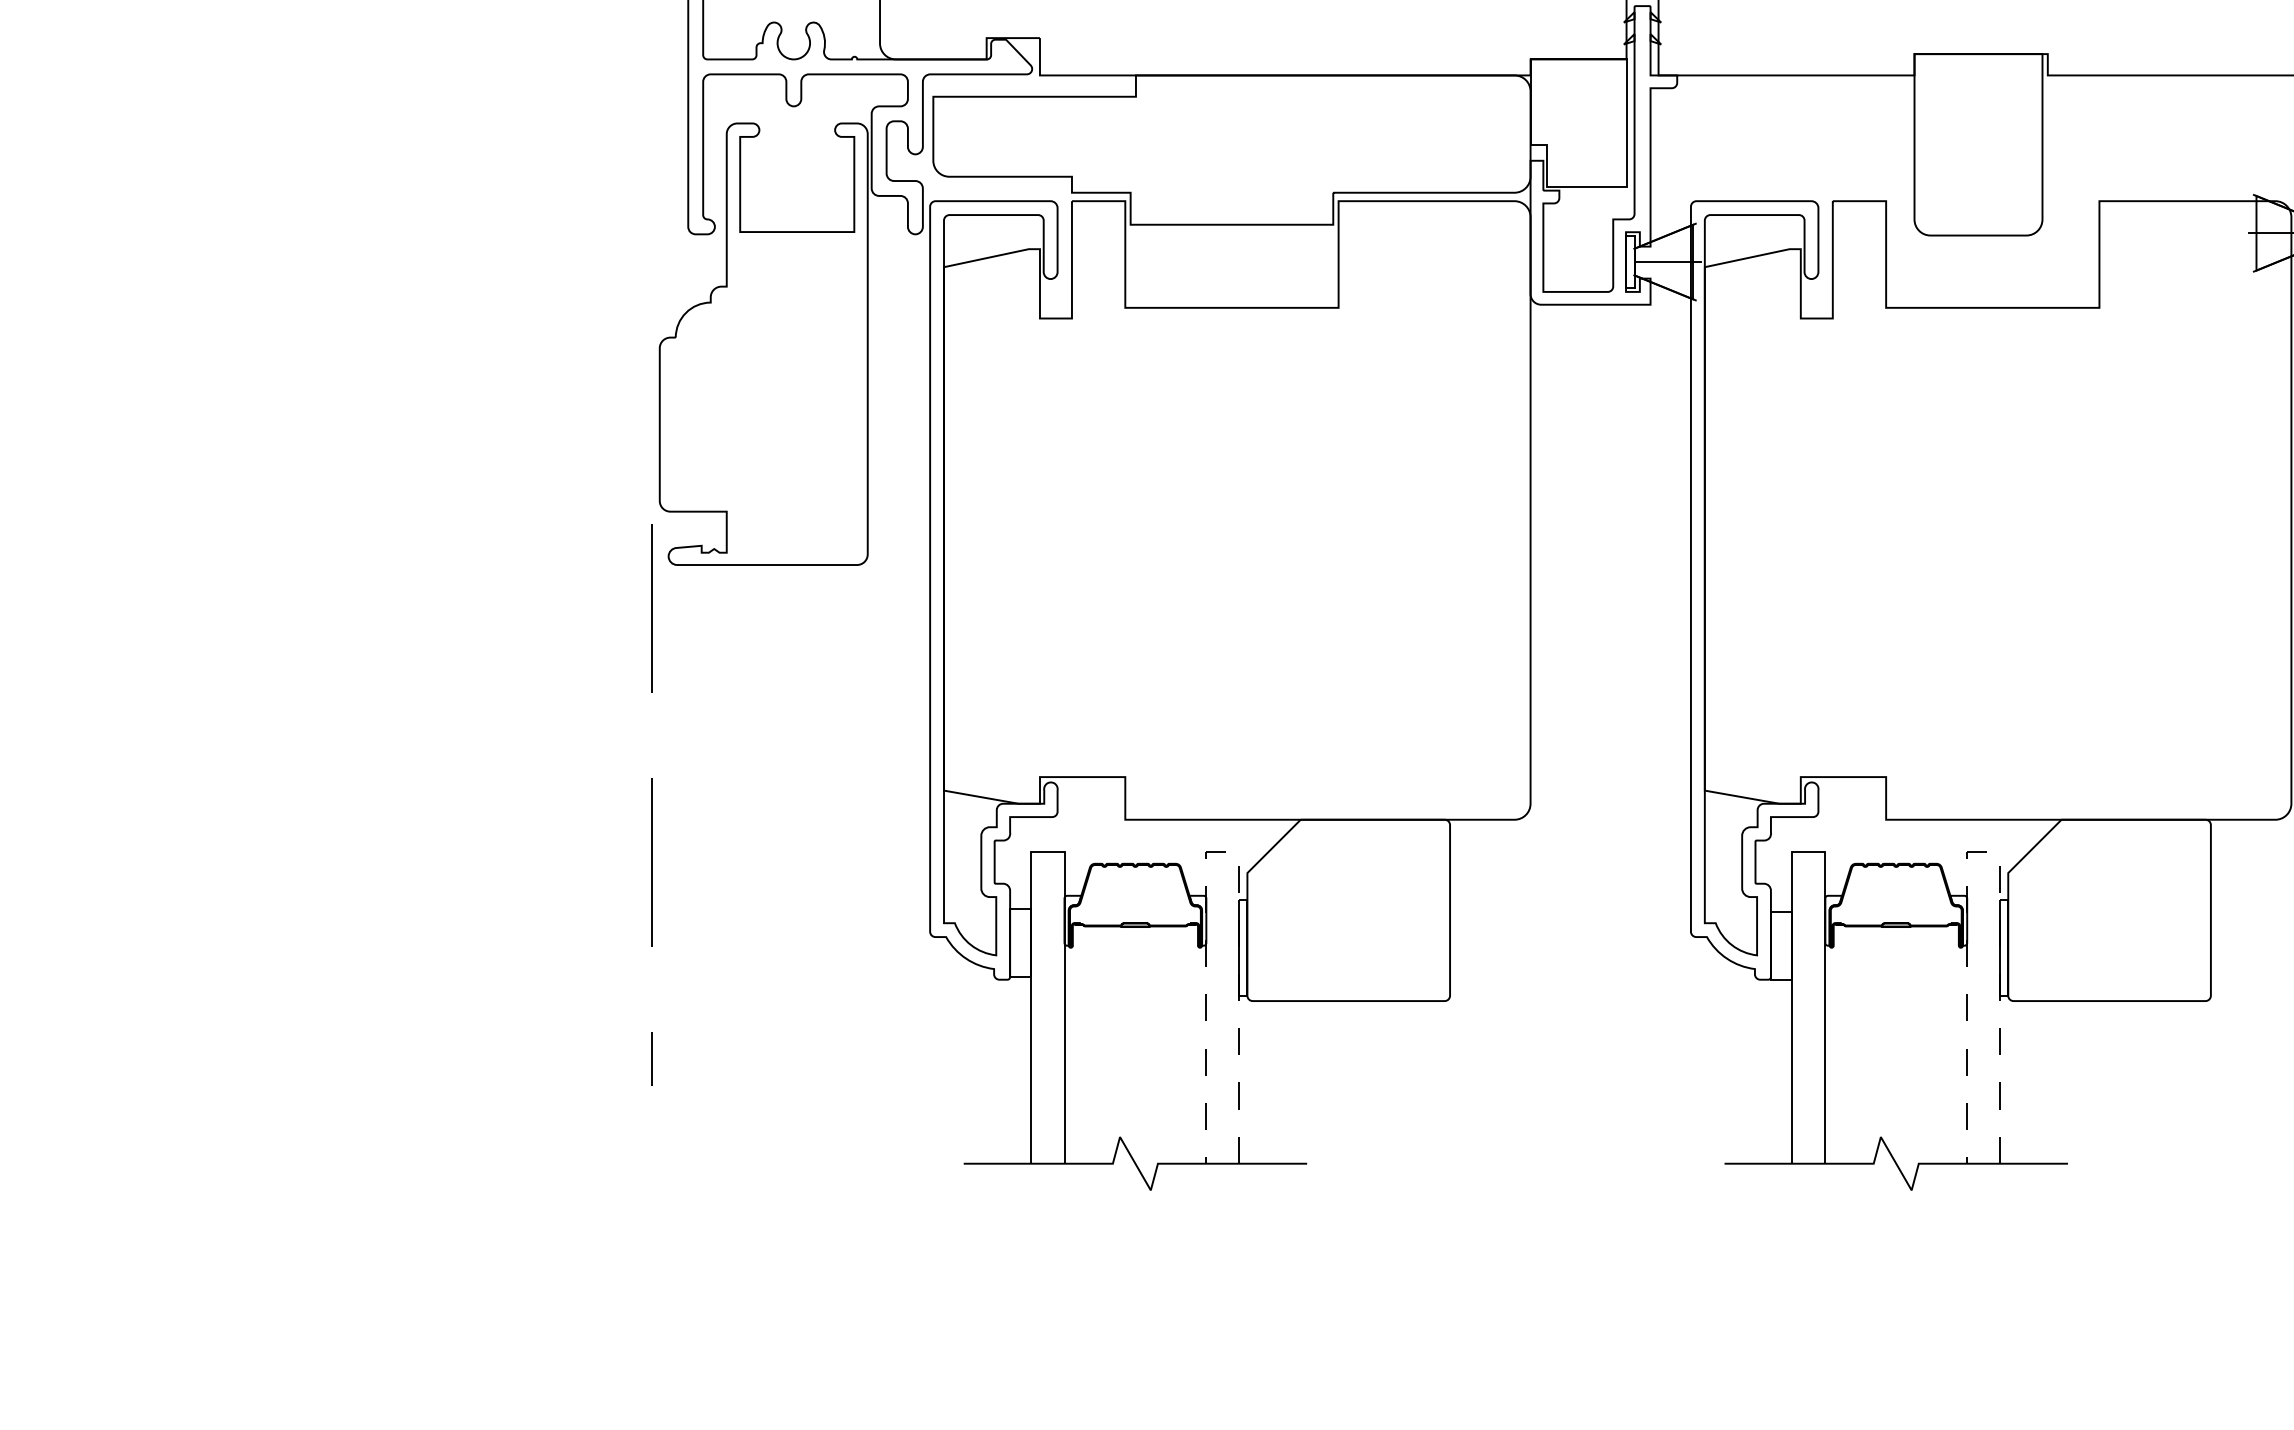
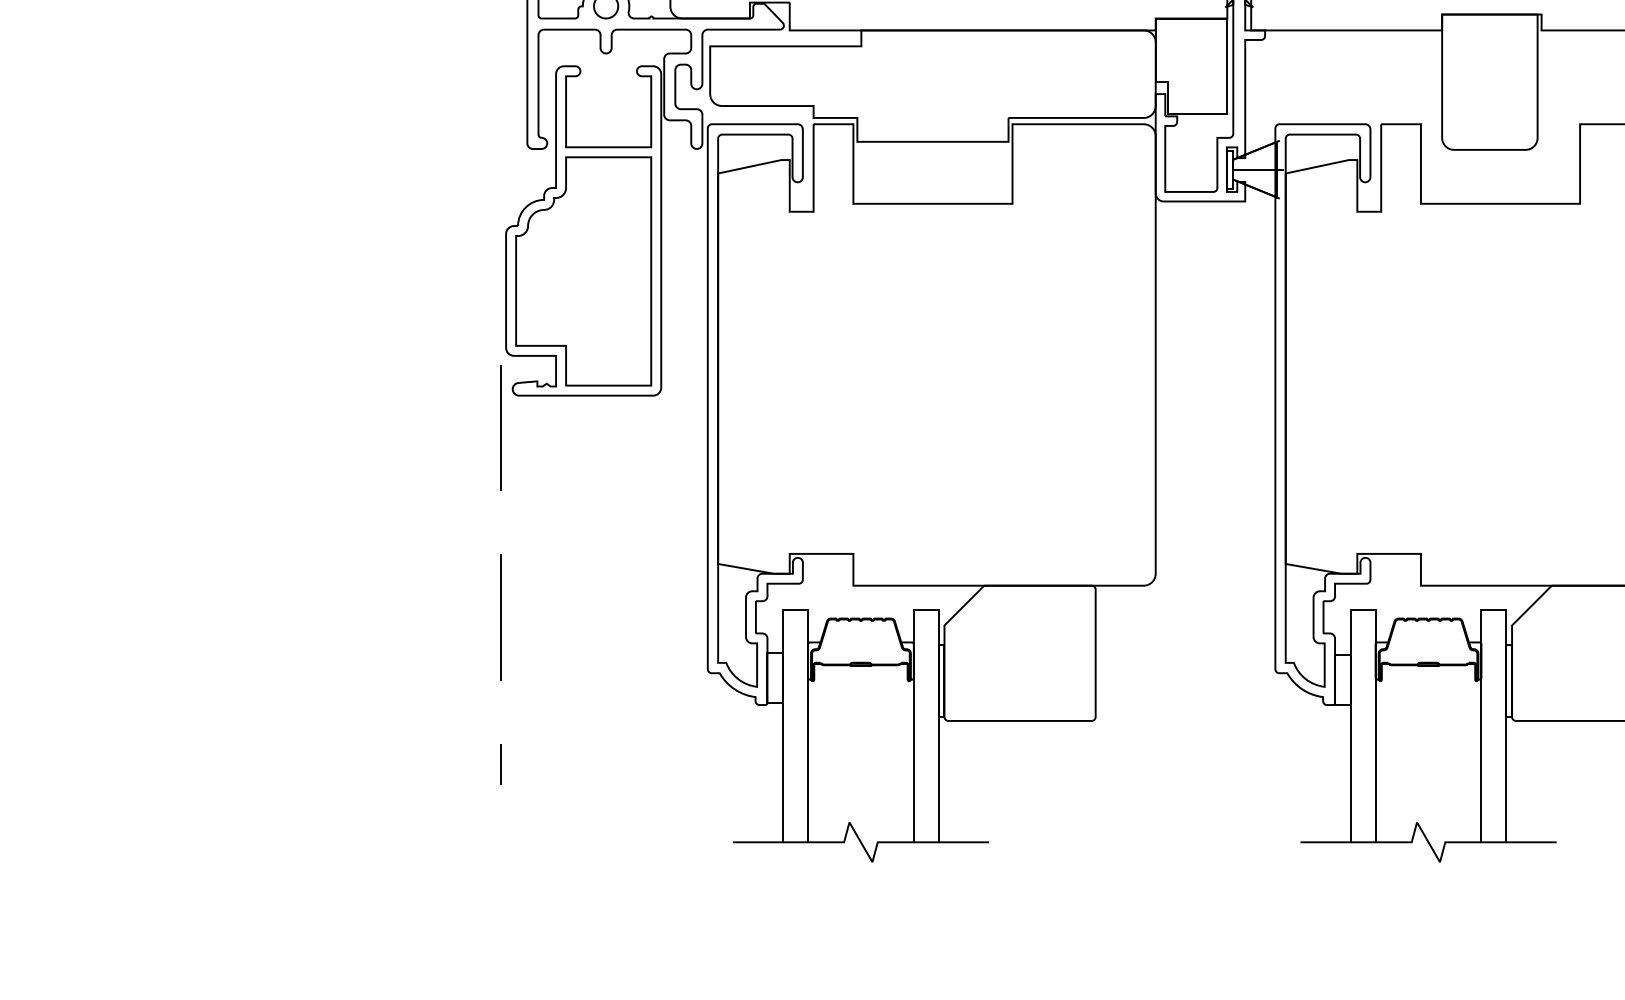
part: (763, 398) -> (583, 271), added
line: (1222, 851) -> (925, 609), dashed -> solid
line: (1983, 851) -> (1493, 609), dashed -> solid

